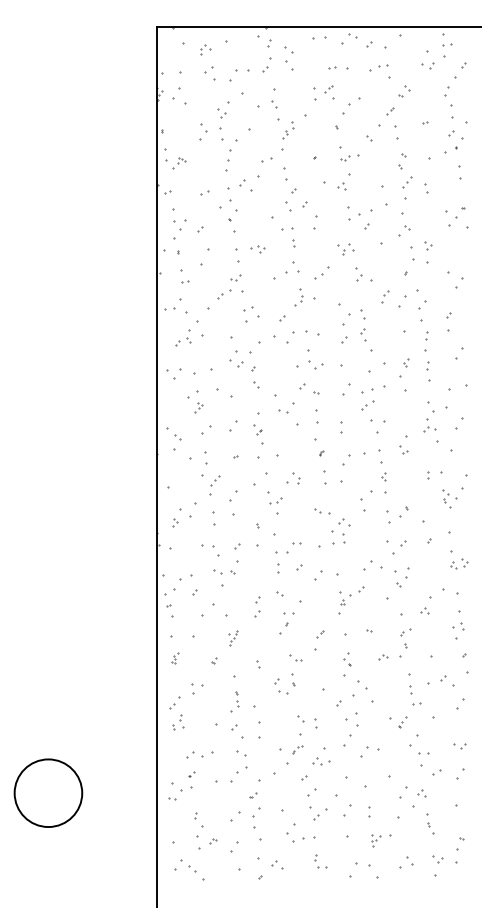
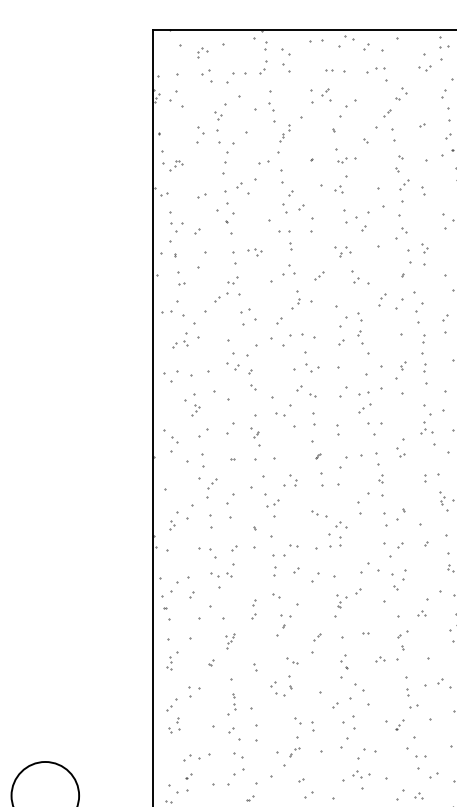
part: (322, 273) -> (319, 276), size x0.62
part: (175, 657) -> (172, 660), size x1.67
part: (321, 761) -> (361, 774), moved

